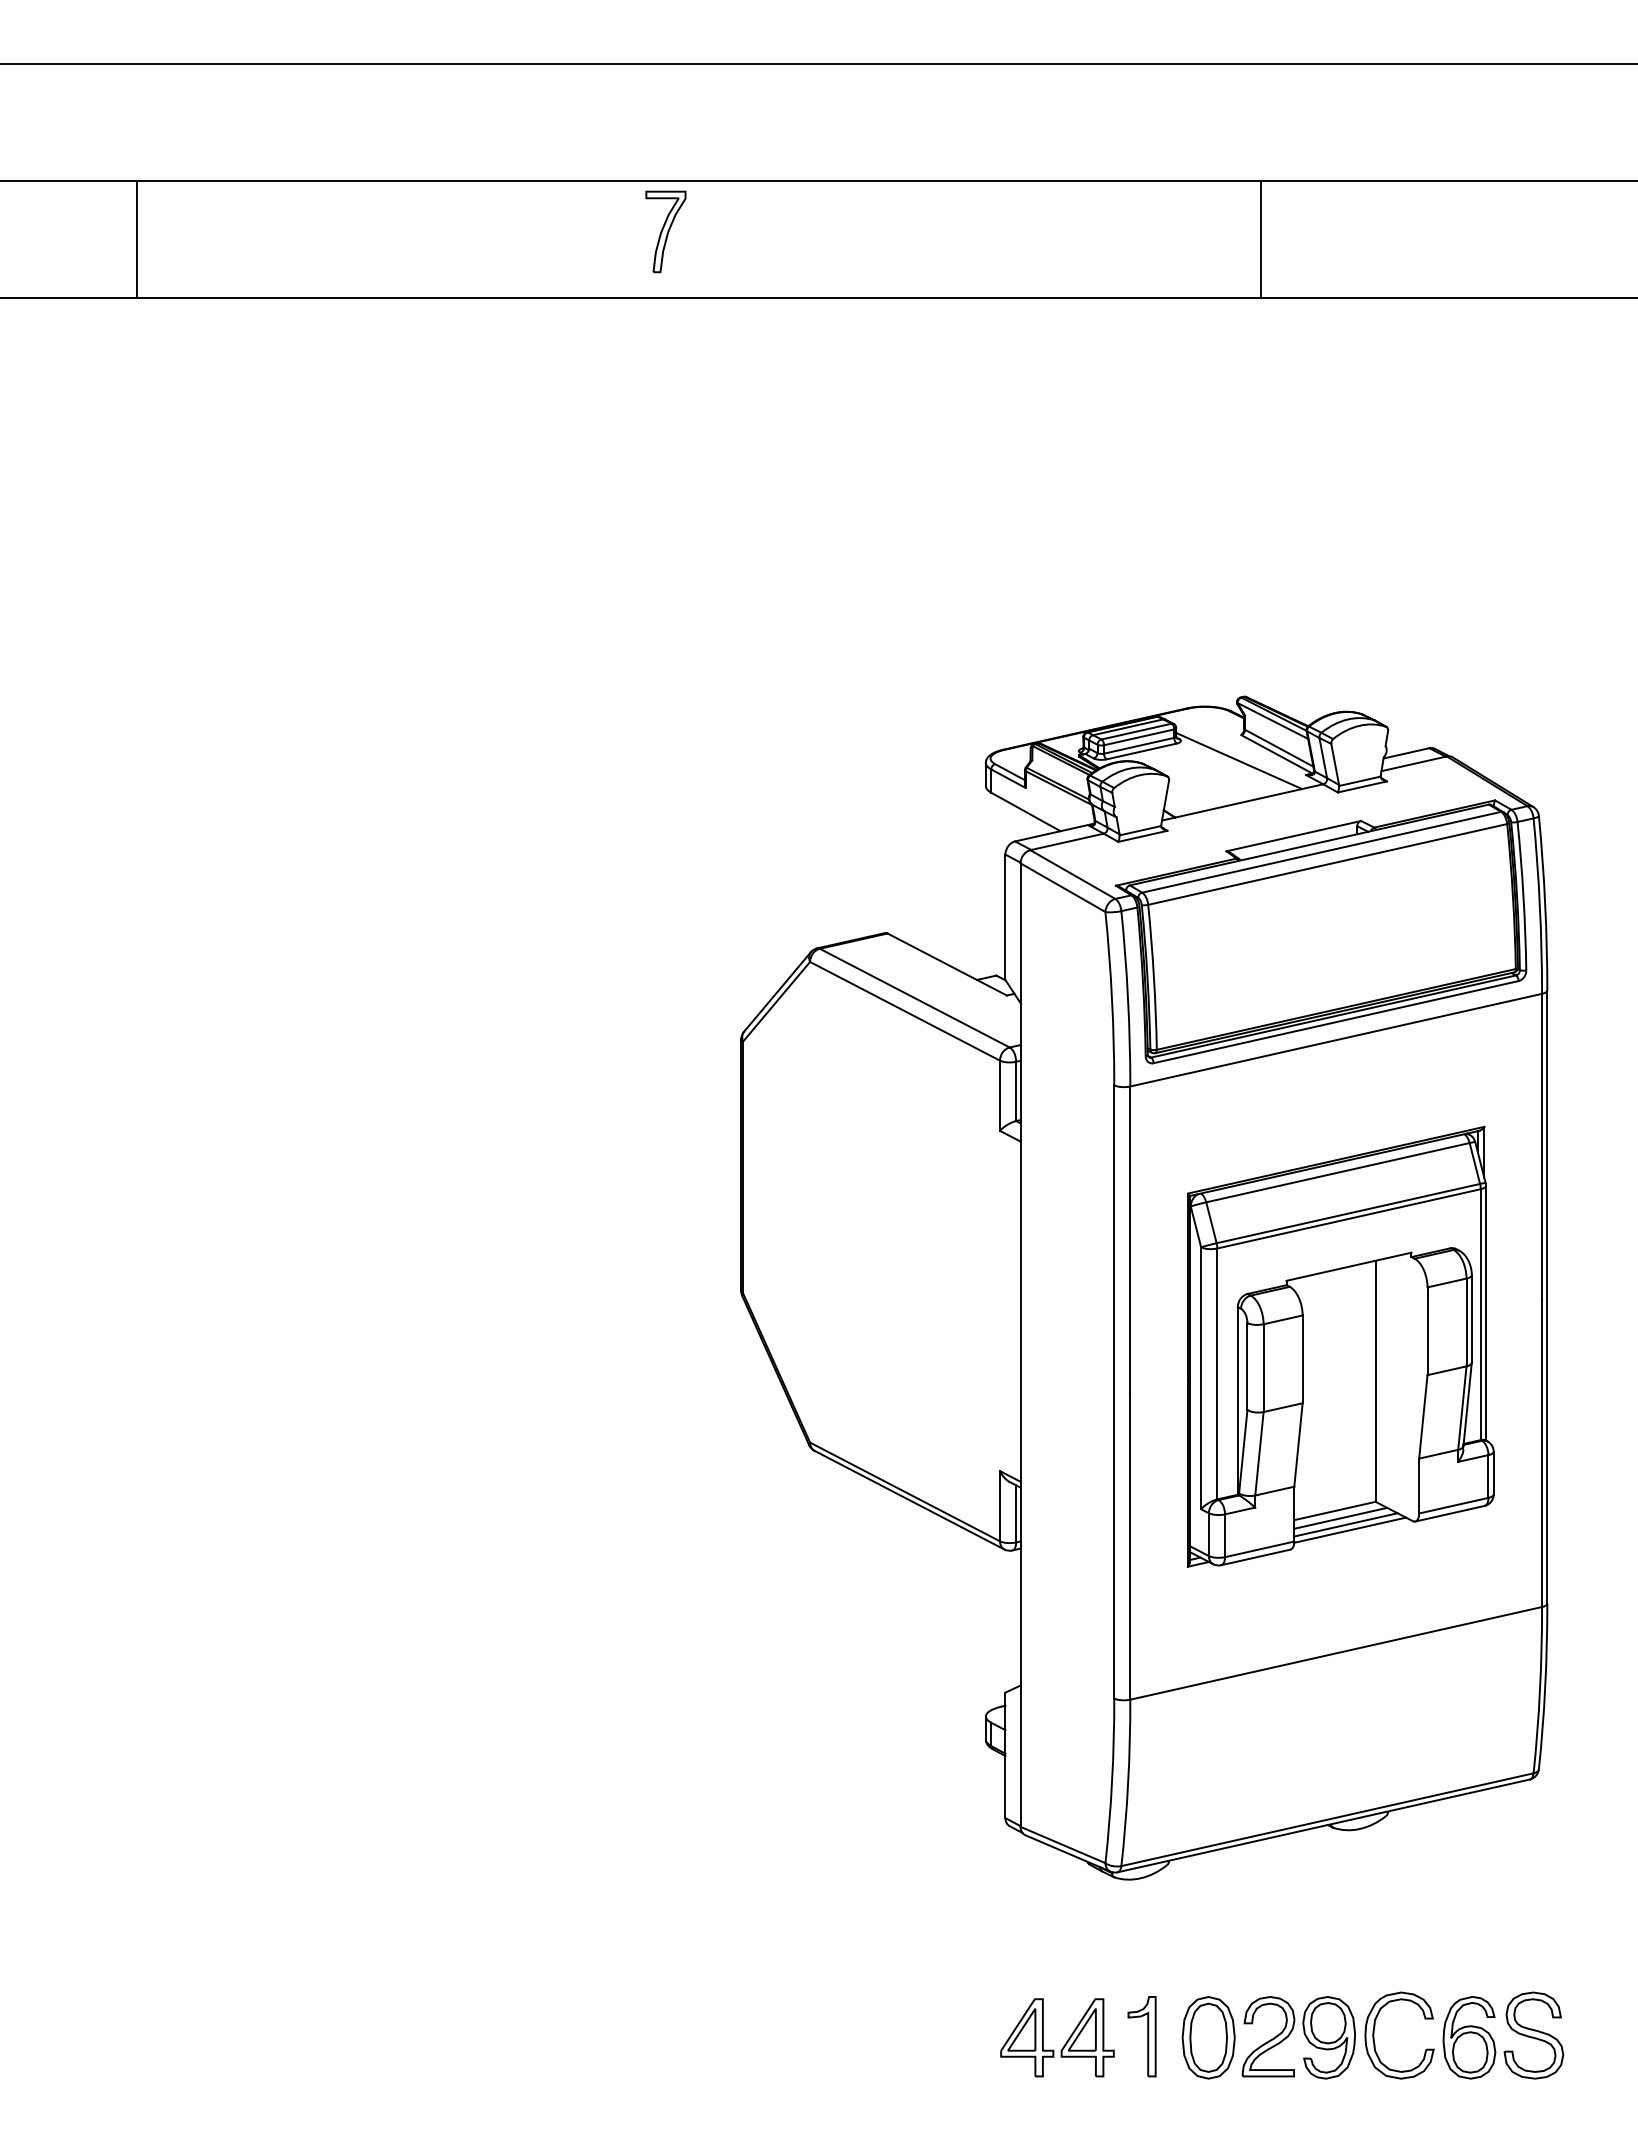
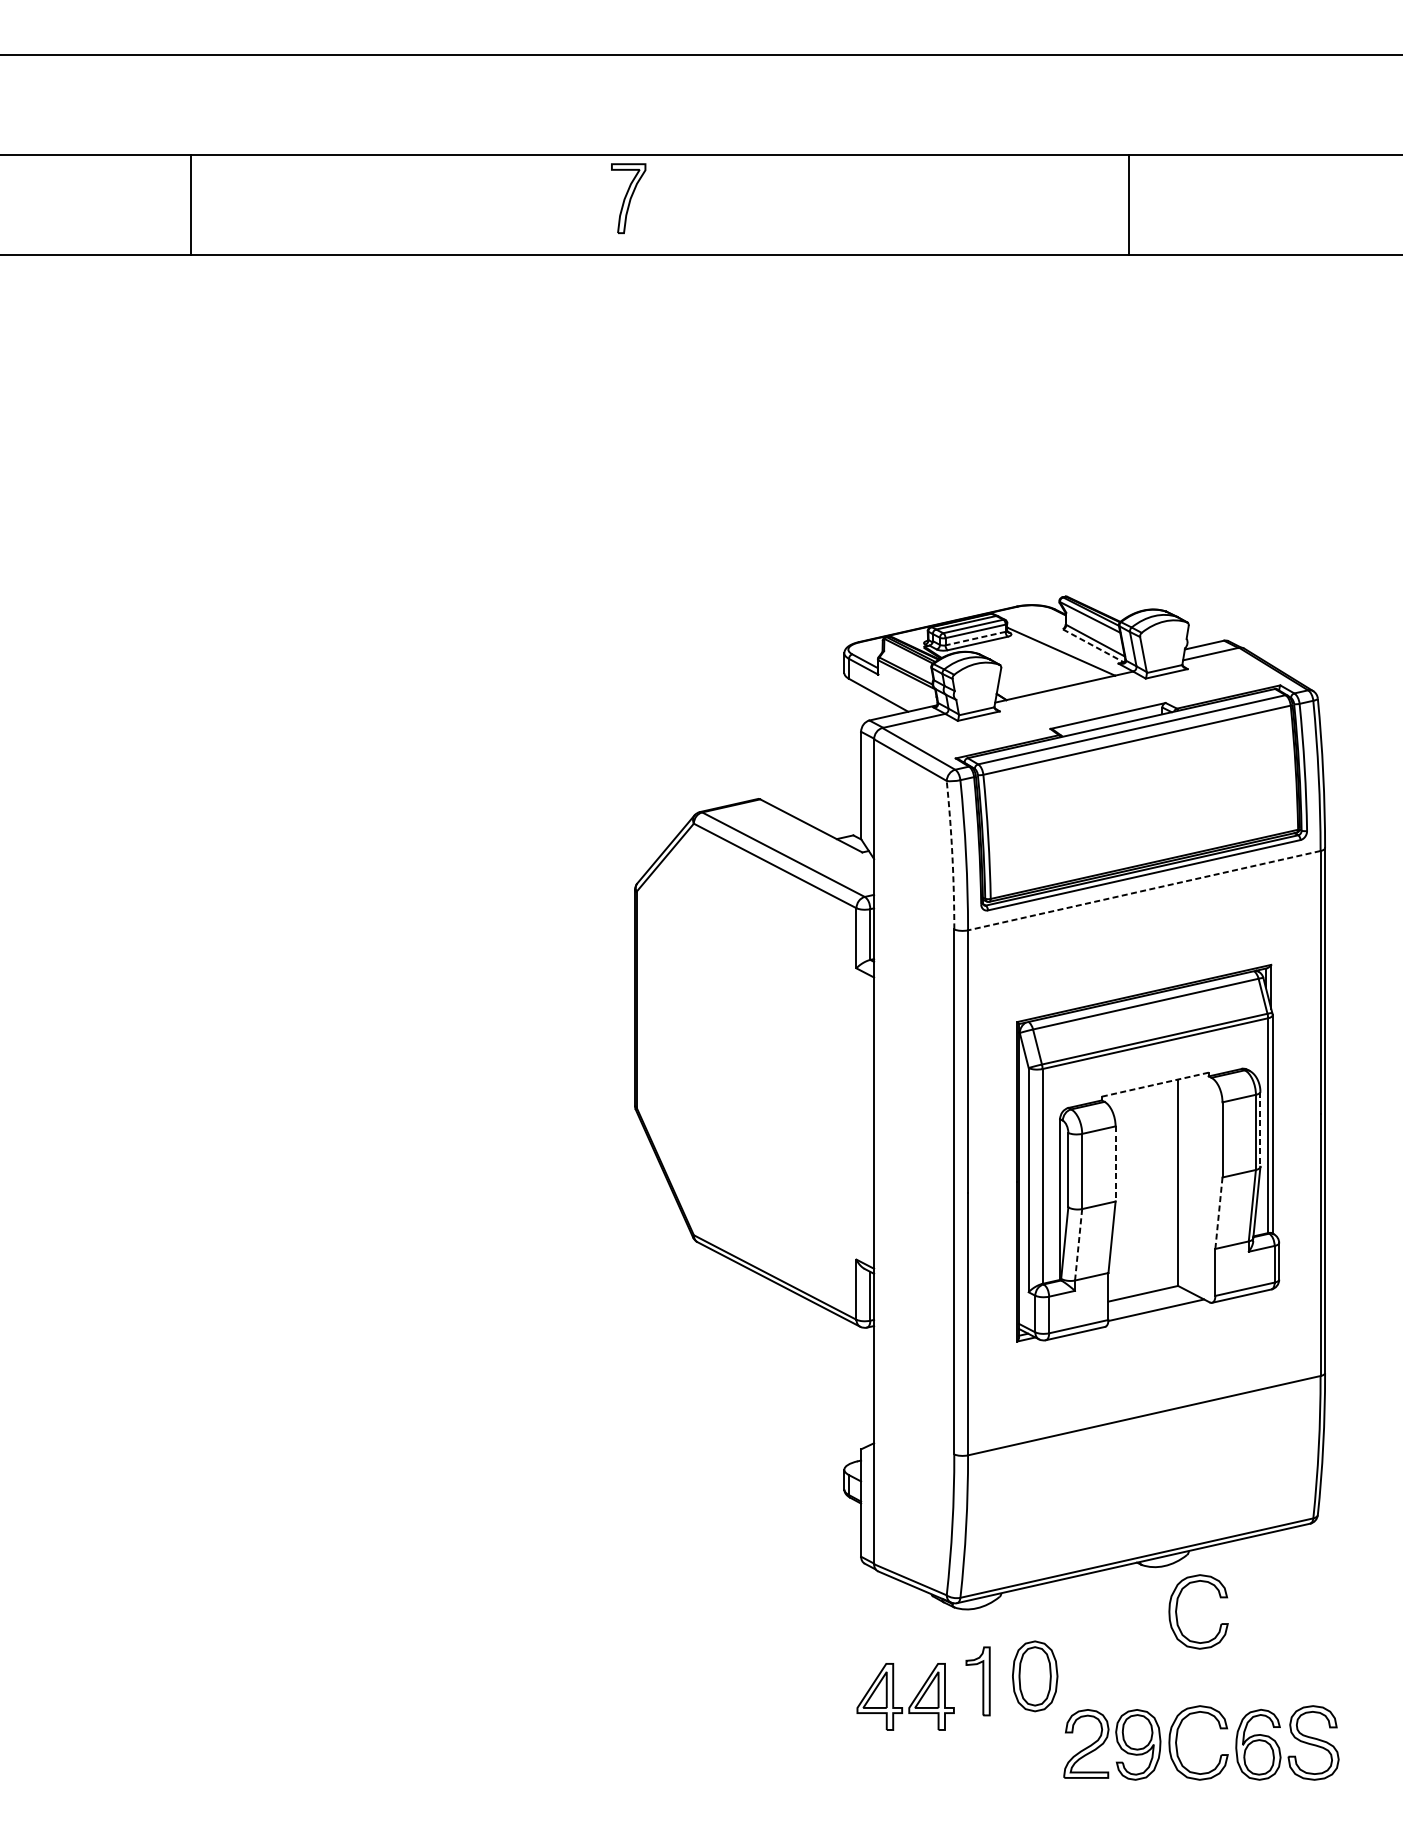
part: (665, 231) -> (628, 198), moved
line: (137, 239) -> (191, 205), moved
line: (1261, 239) -> (1129, 205), moved
line: (1139, 745) -> (975, 638), solid -> dashed
line: (1277, 754) -> (1094, 646), solid -> dashed
arc: (1112, 998) -> (952, 854), solid -> dashed
line: (1335, 1040) -> (1143, 890), solid -> dashed
line: (1349, 1266) -> (1155, 1084), solid -> dashed
line: (1471, 1318) -> (1260, 1128), solid -> dashed
line: (1302, 1359) -> (1115, 1164), solid -> dashed
line: (1423, 1416) -> (1219, 1212), solid -> dashed
line: (1259, 1453) -> (1078, 1244), solid -> dashed
line: (1340, 1517) -> (1148, 1299), removed
line: (1345, 1524) -> (1152, 1305), removed
part: (1374, 1882) -> (1177, 1611), added
part: (1141, 2036) -> (977, 1681), moved
part: (1208, 2037) -> (1034, 1676), moved
part: (1065, 2042) -> (912, 1700), moved

